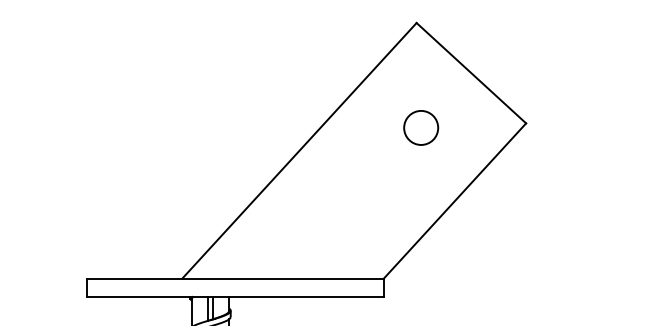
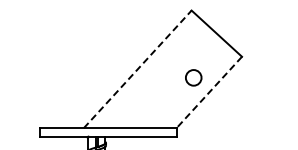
circle: (420, 127) -> (193, 77), moved
line: (299, 151) -> (137, 69), solid -> dashed
line: (453, 201) -> (208, 92), solid -> dashed

